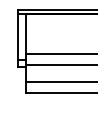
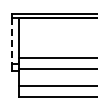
line: (18, 37) -> (11, 41), solid -> dashed

